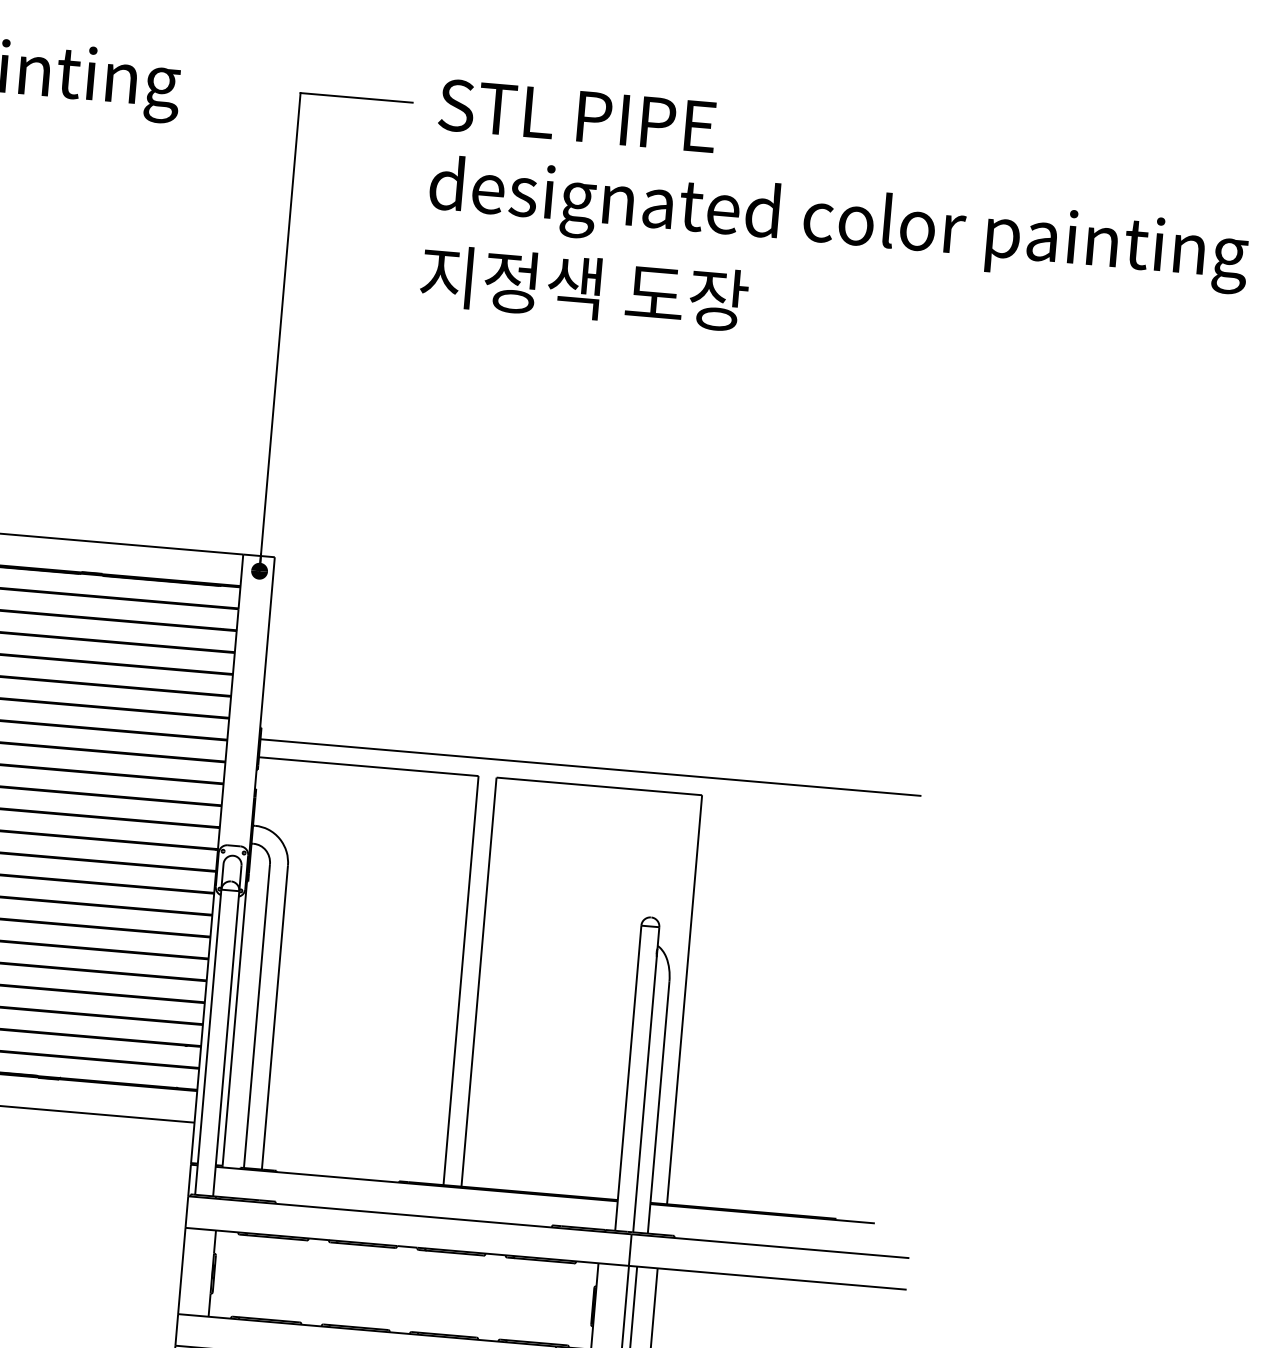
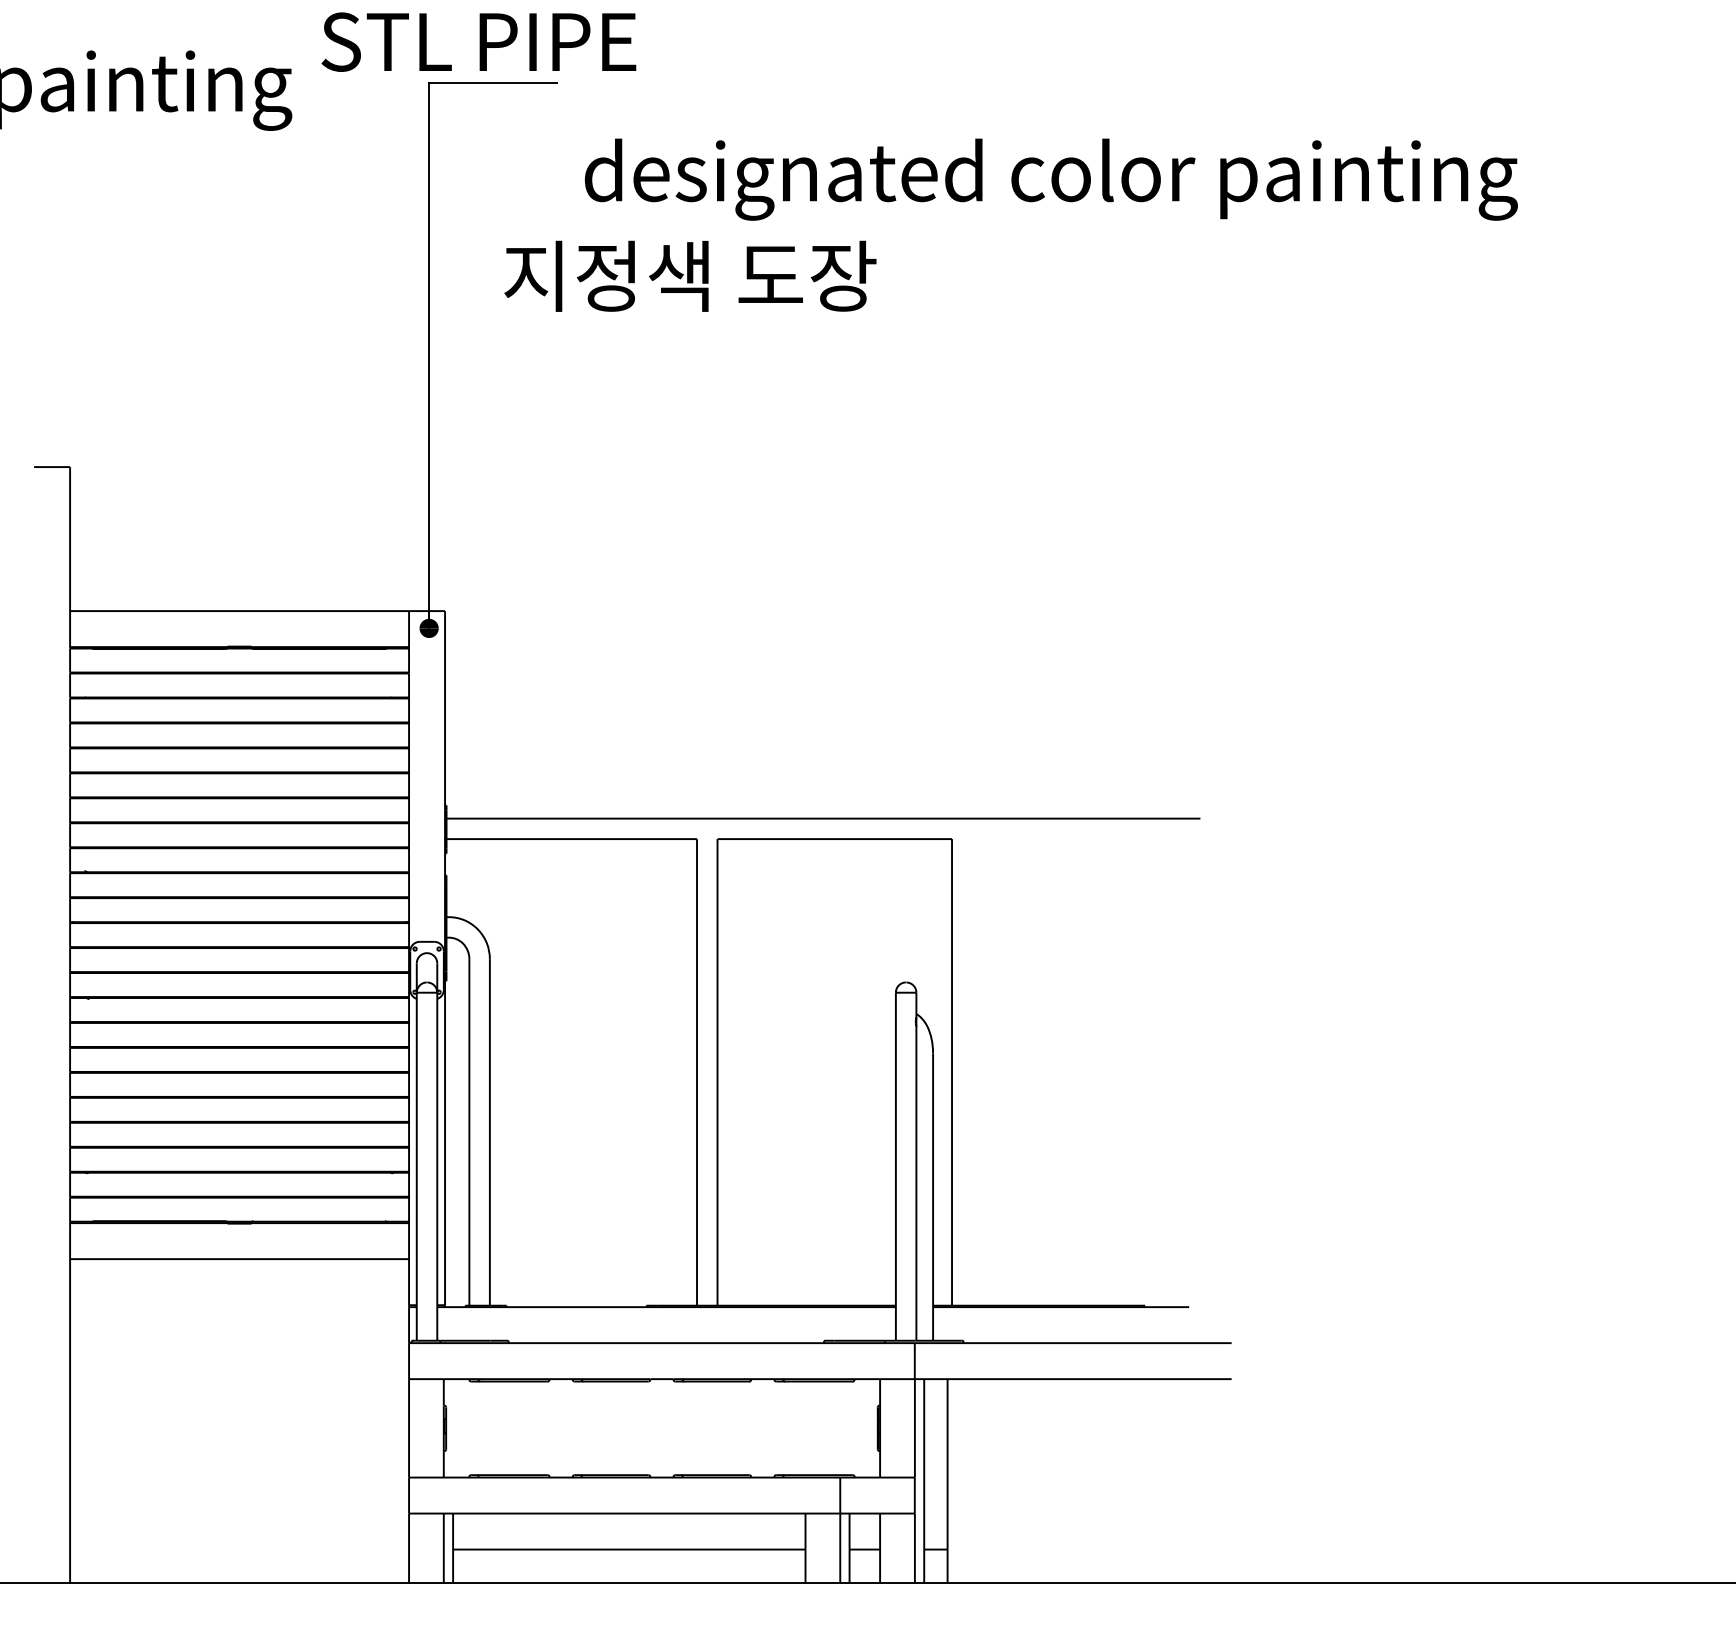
text: (577, 115) -> (478, 41), moved
text: (584, 287) -> (690, 275), moved

